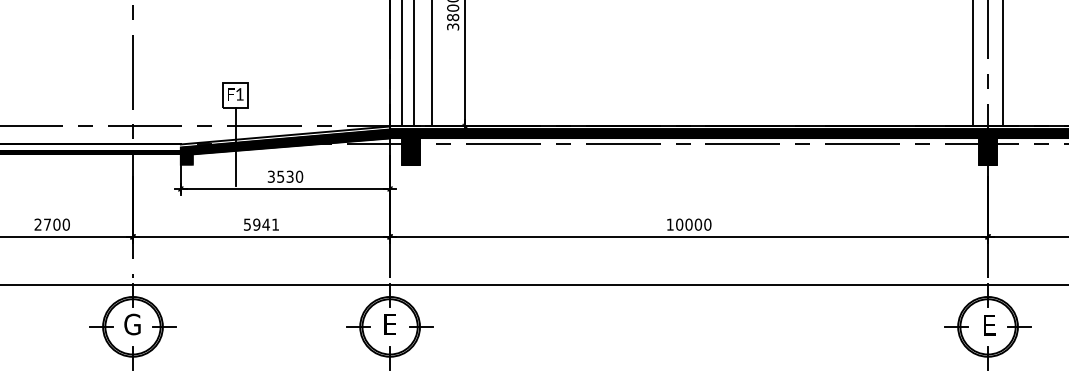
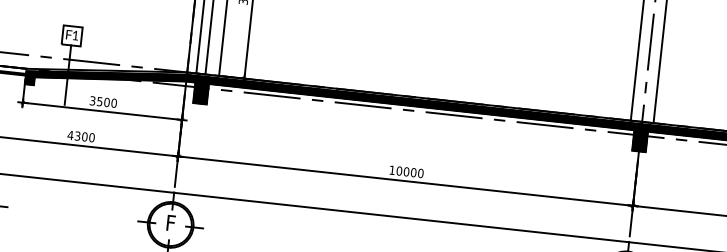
text: (289, 176) -> (106, 102), 3530 -> 3500
text: (261, 224) -> (81, 136), 5941 -> 4300
text: (389, 324) -> (170, 223), E -> F

